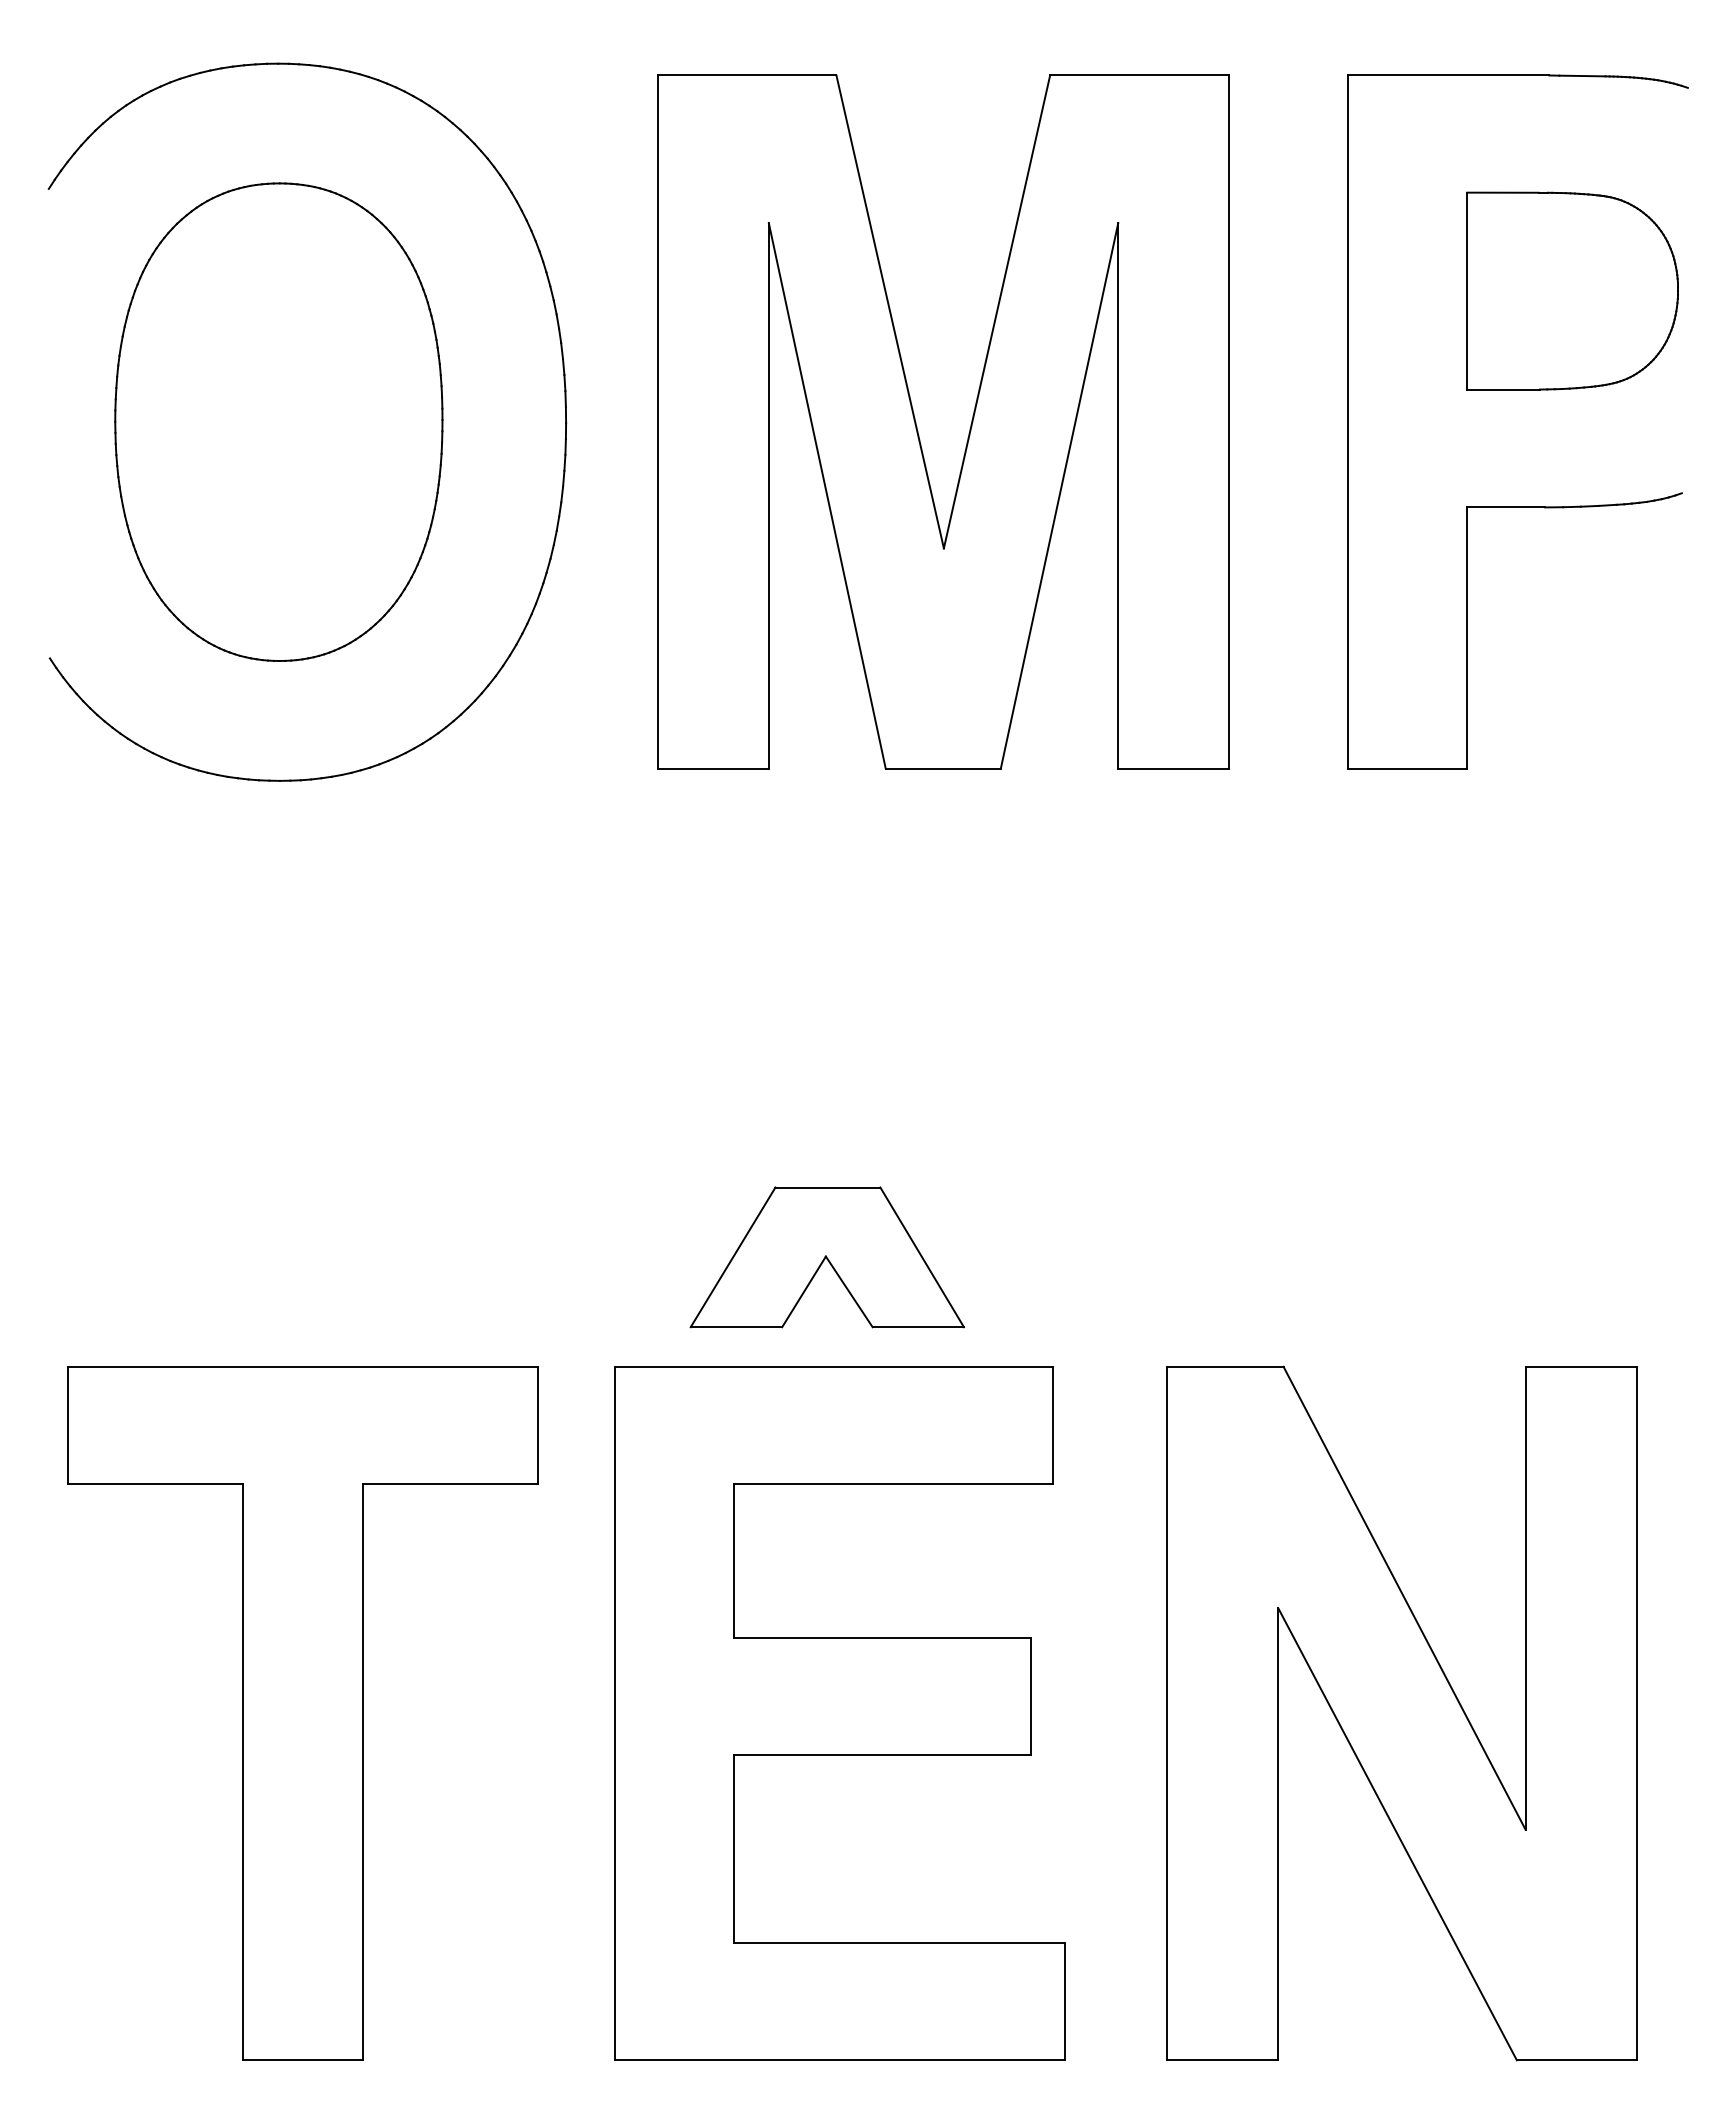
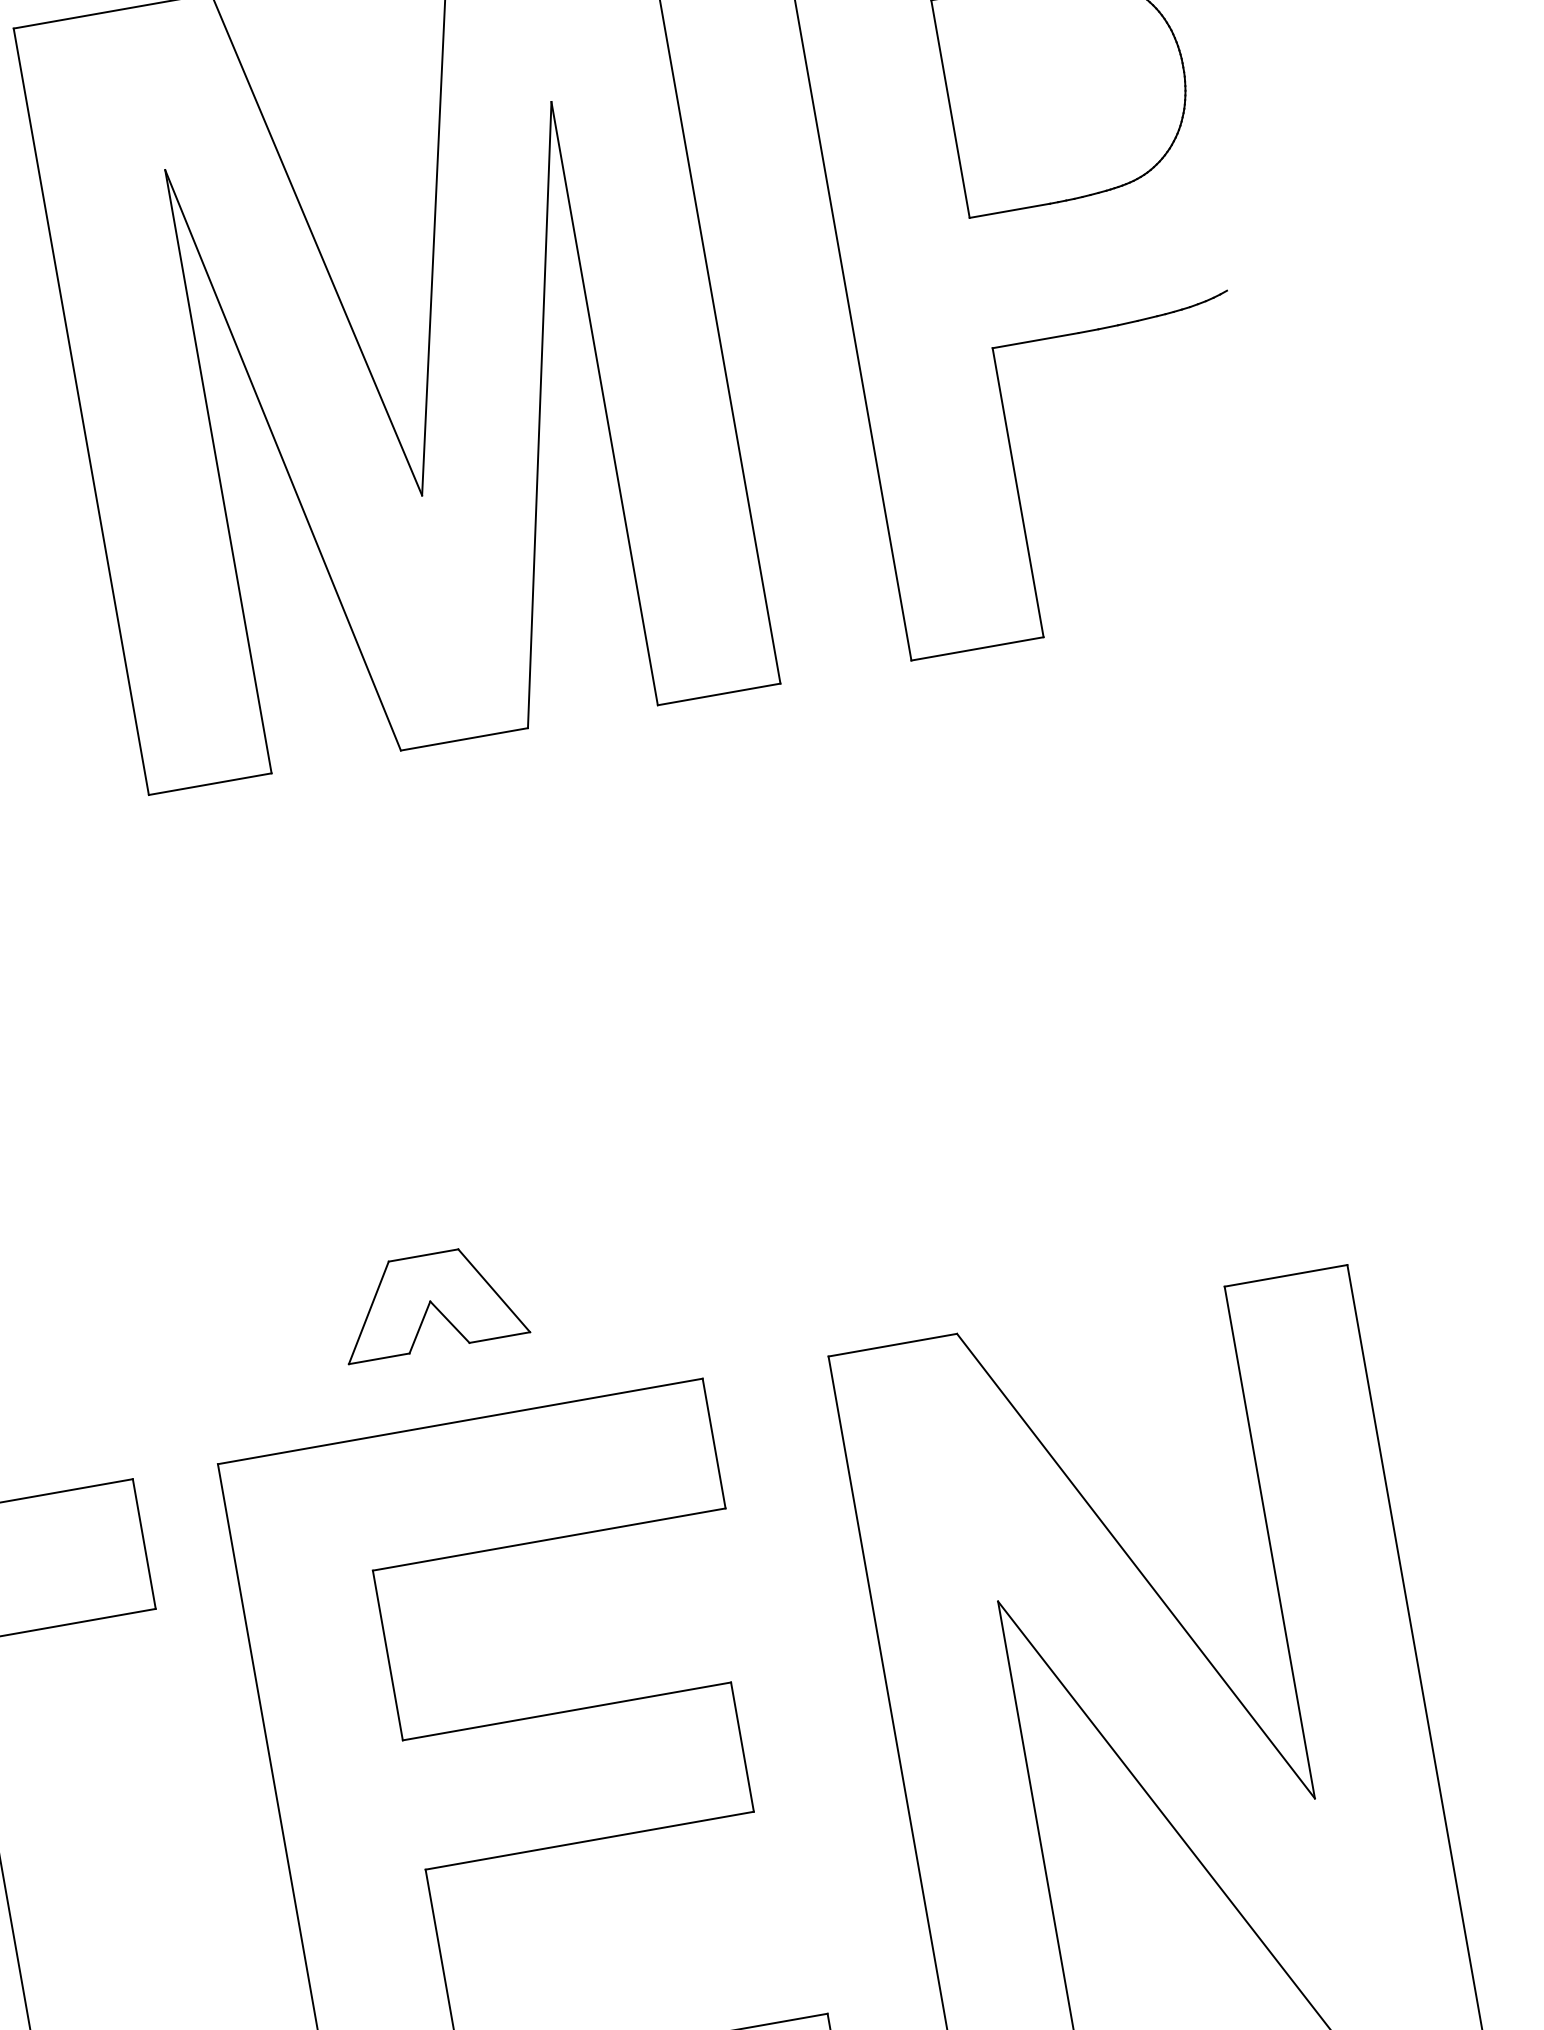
part: (826, 1257) -> (430, 1302), size x0.6

